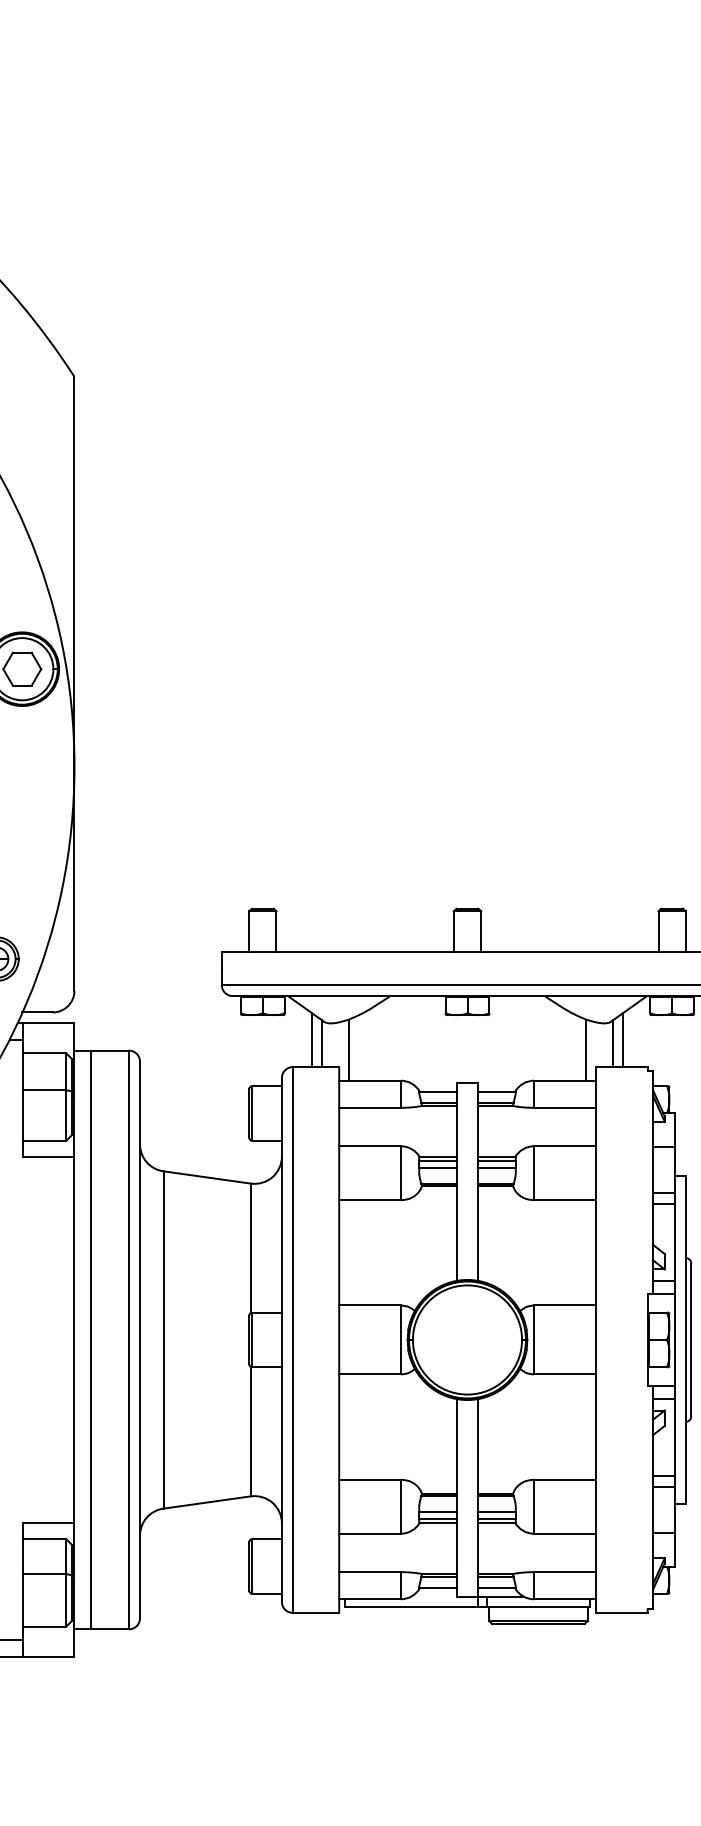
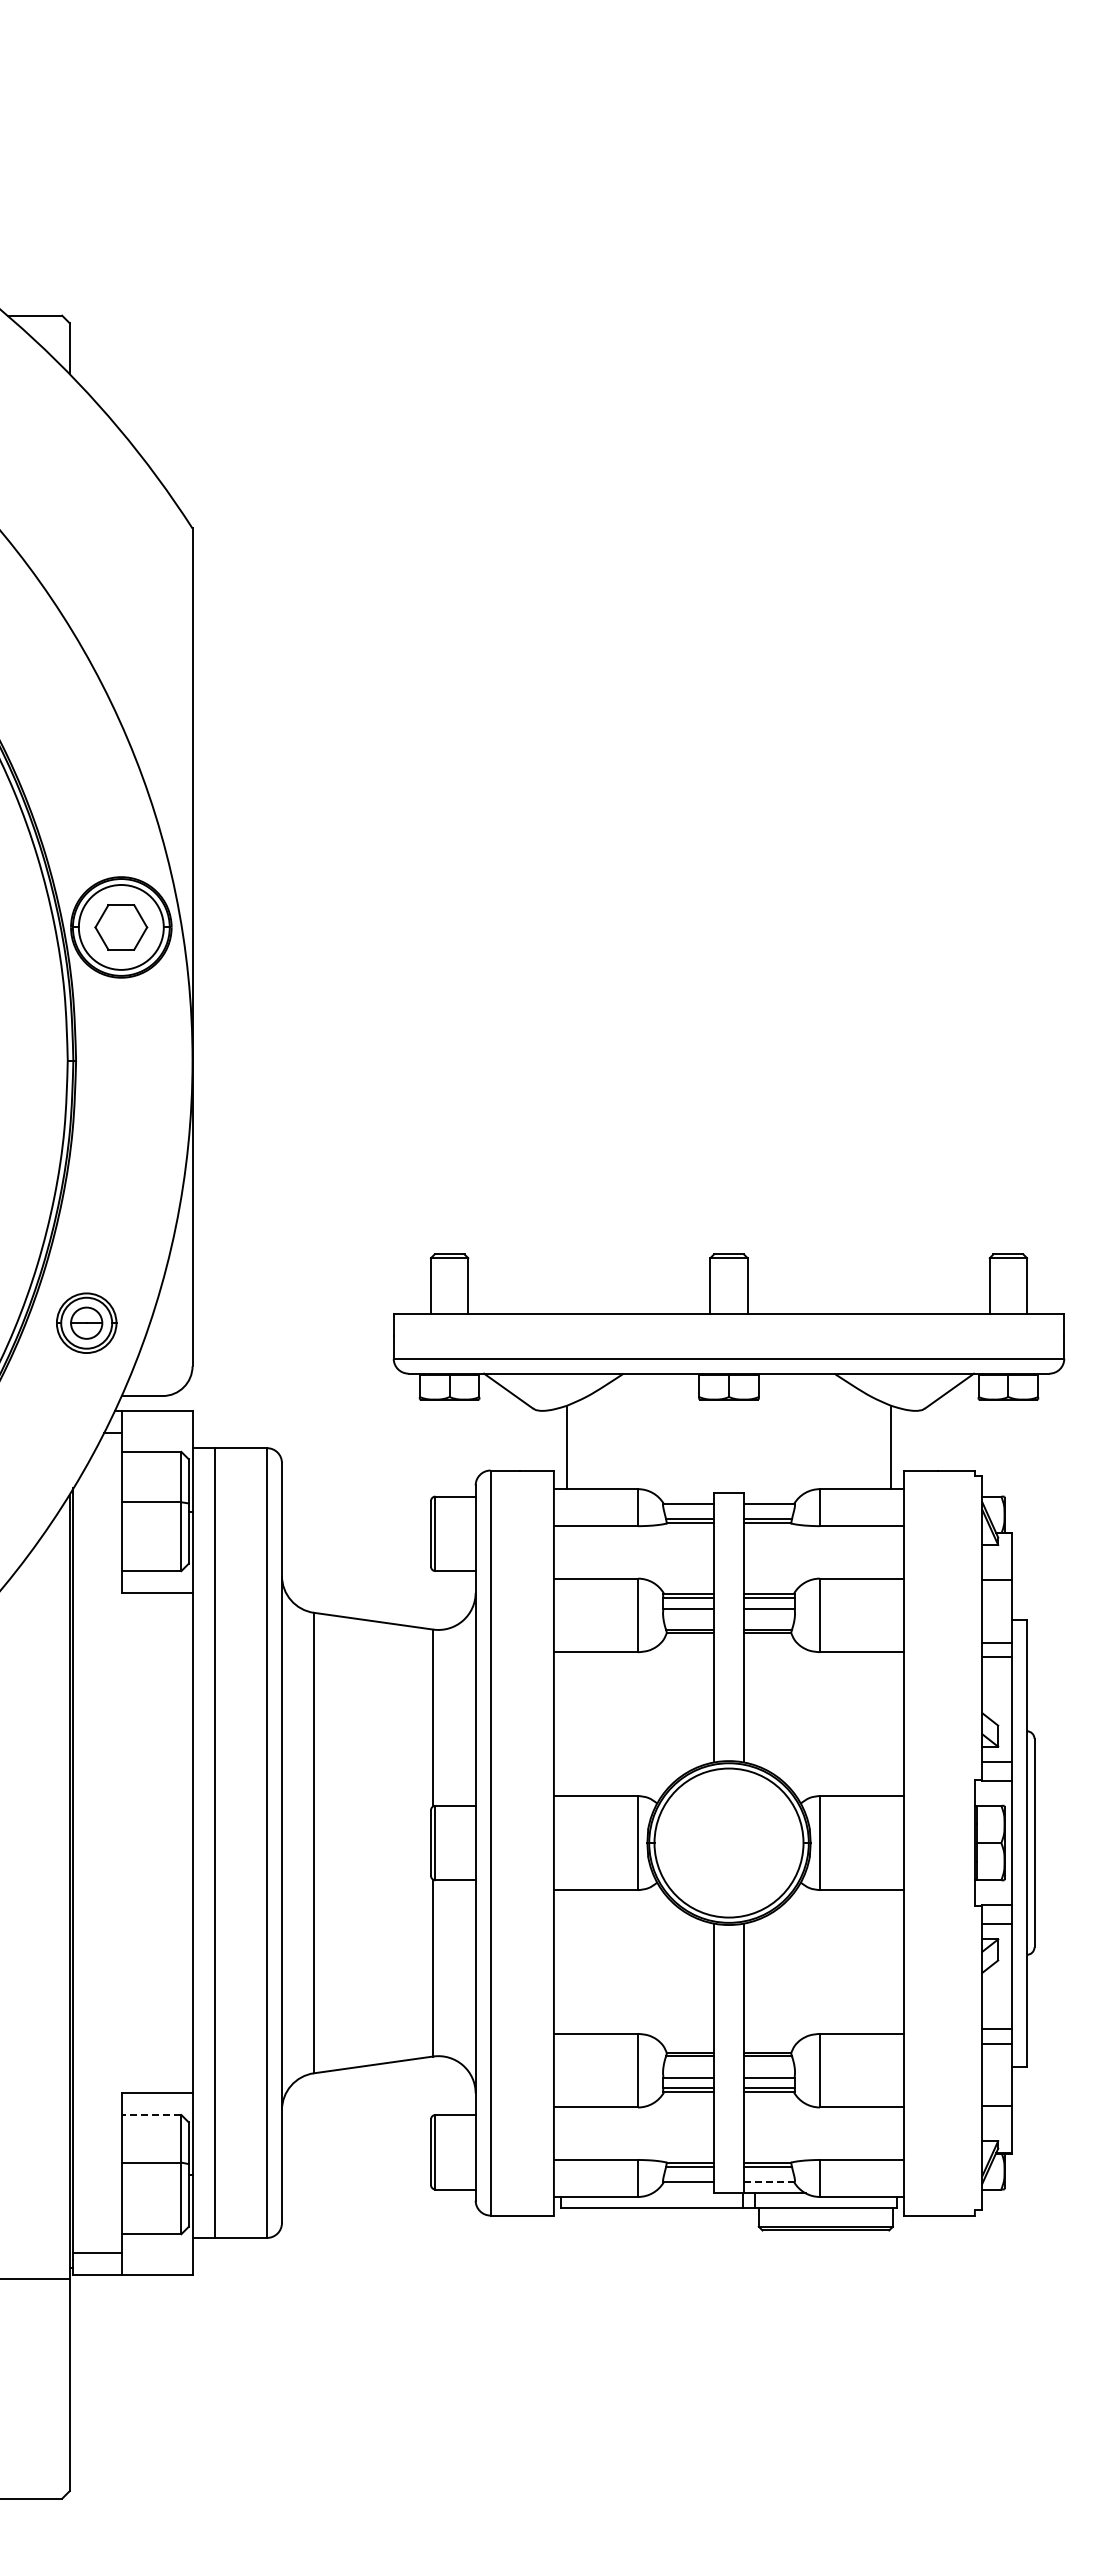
line: (311, 1039) -> (516, 1433), removed
line: (623, 1039) -> (941, 1433), removed
line: (322, 1043) -> (530, 1438), removed
line: (612, 1043) -> (927, 1438), removed
line: (44, 1539) -> (151, 2115), solid -> dashed
line: (497, 1588) -> (769, 2182), solid -> dashed

